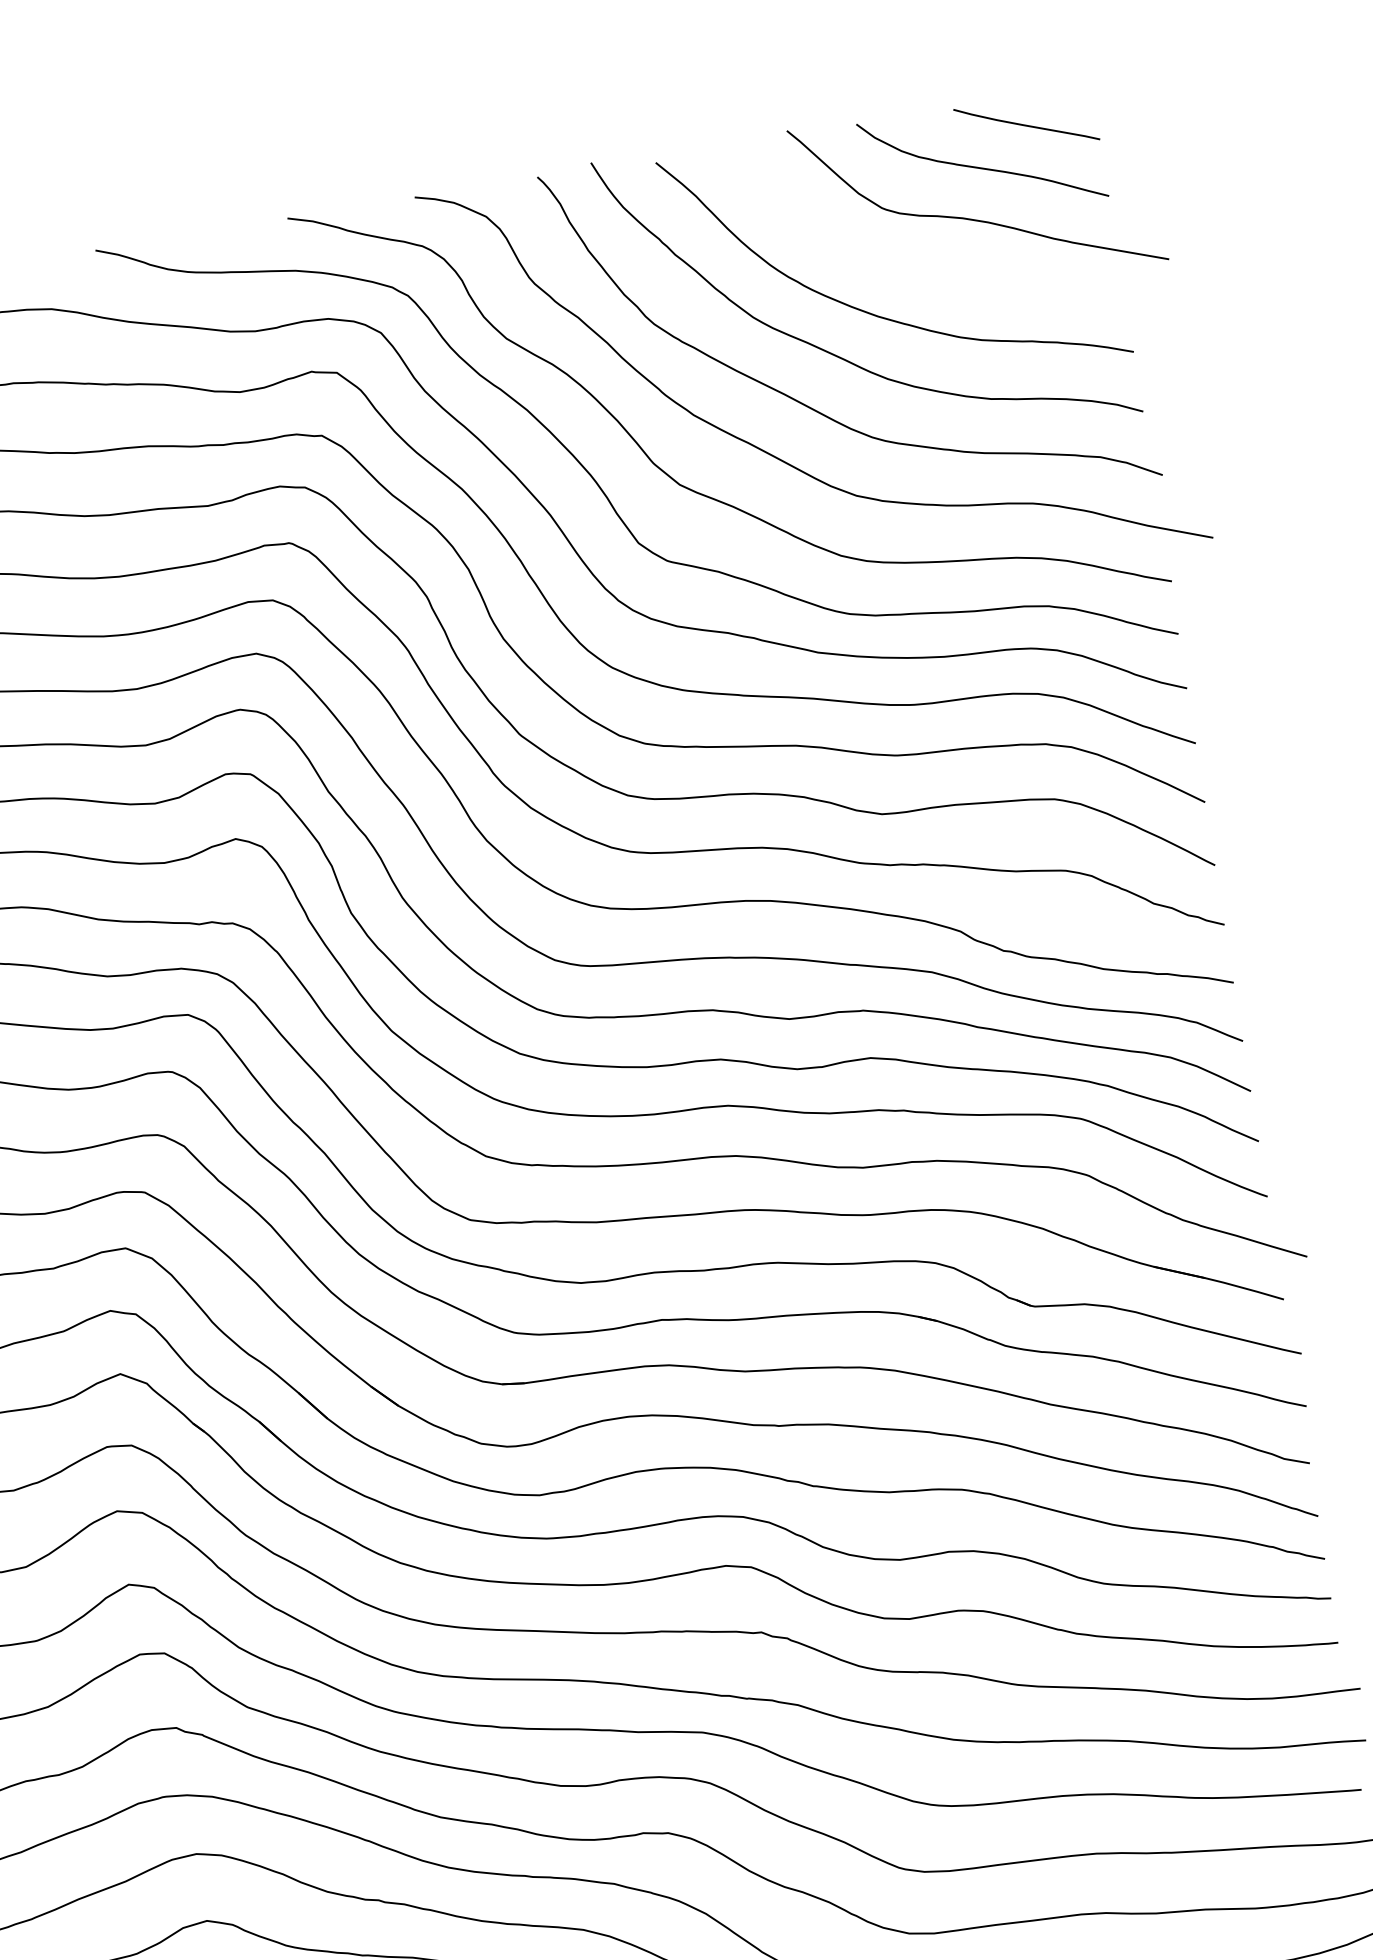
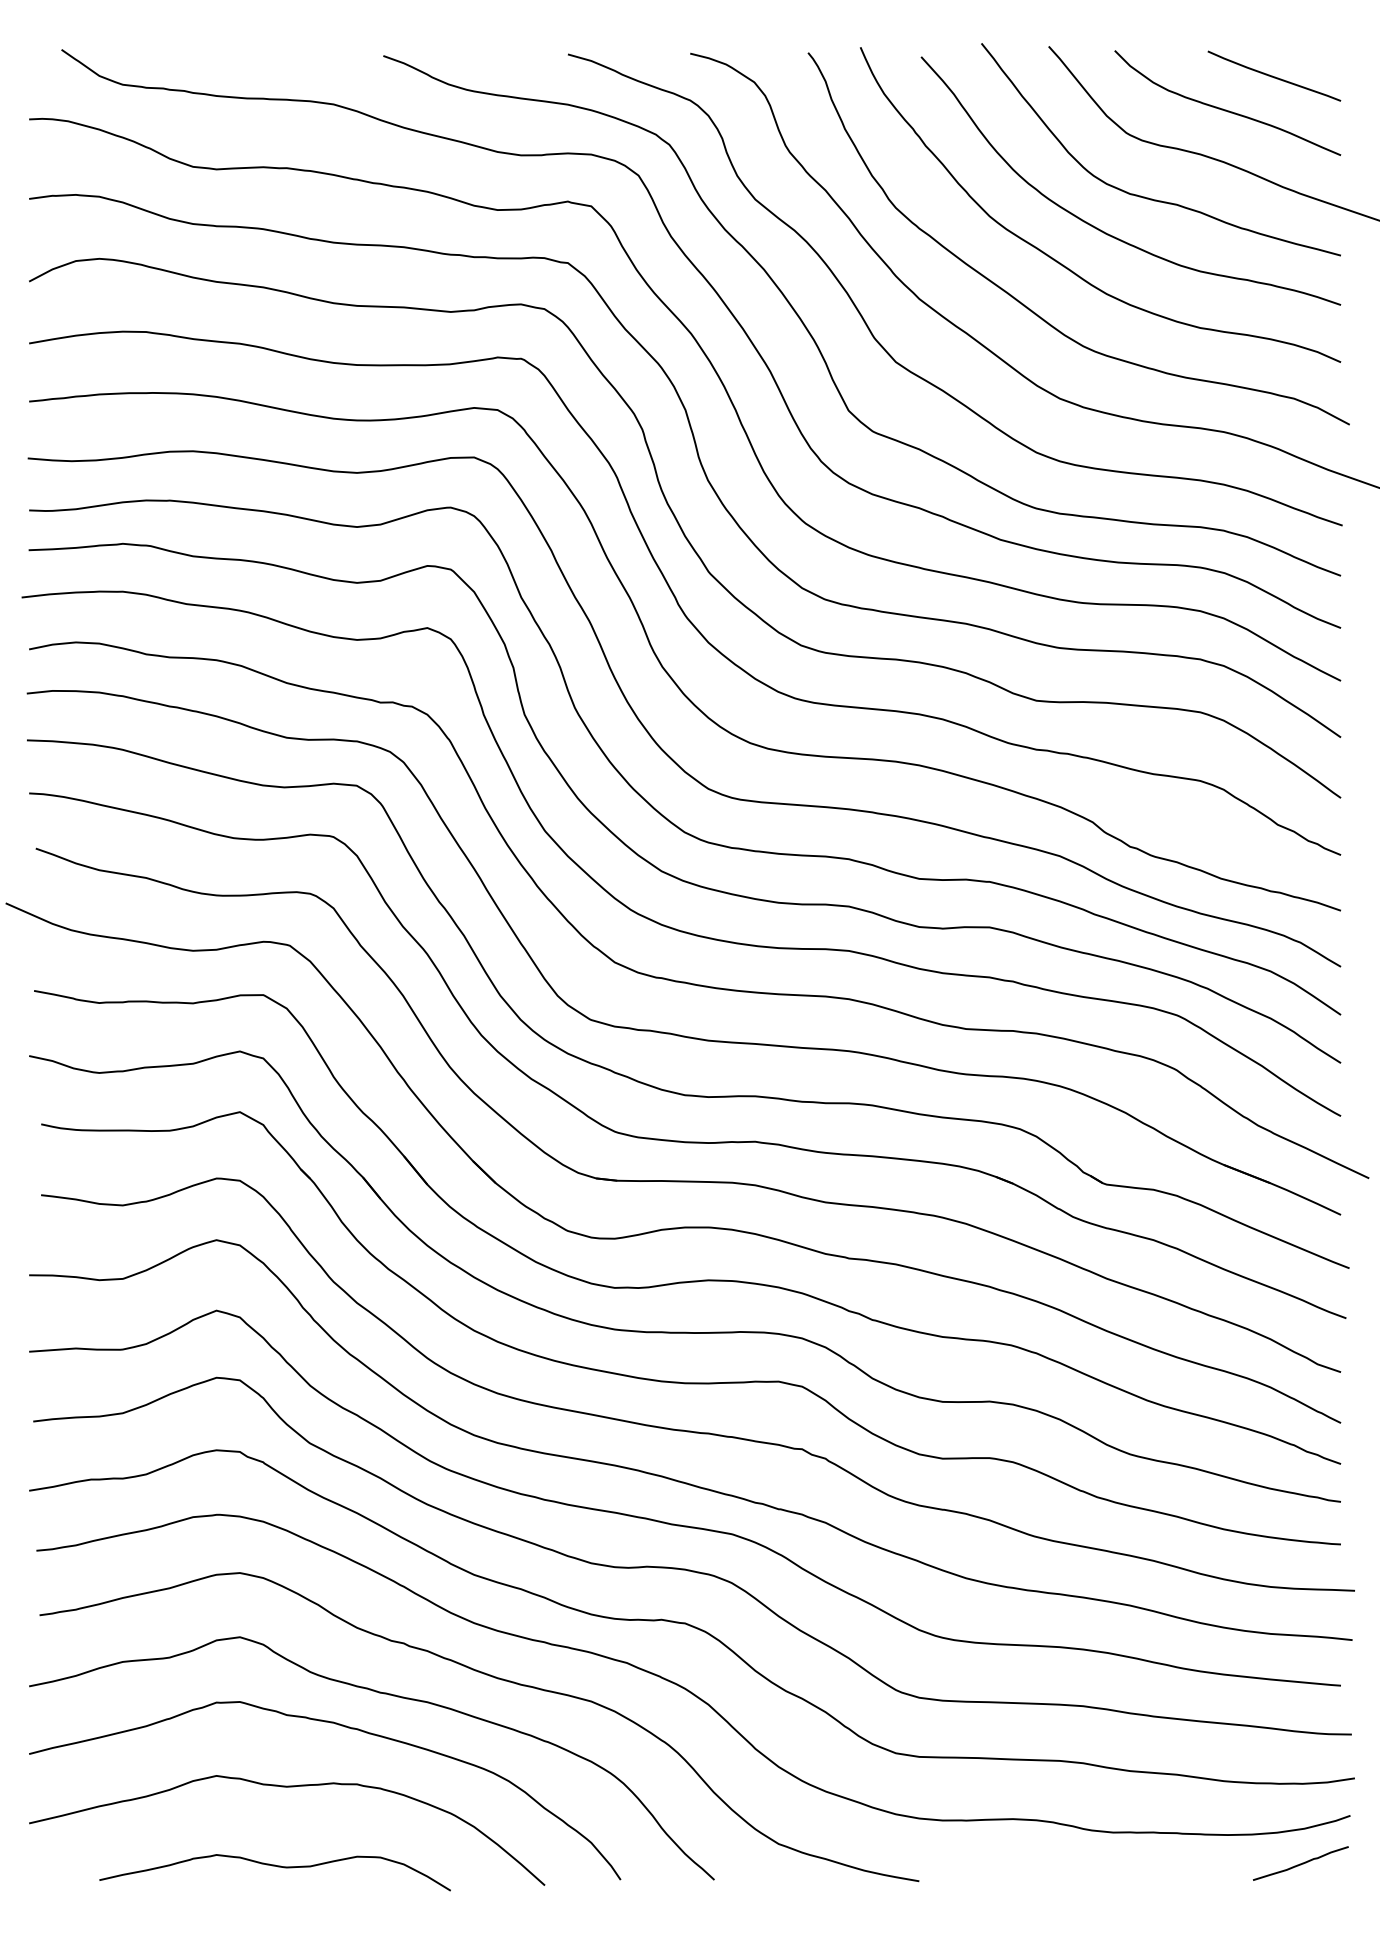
curve: (915, 271) -> (1148, 197), added

